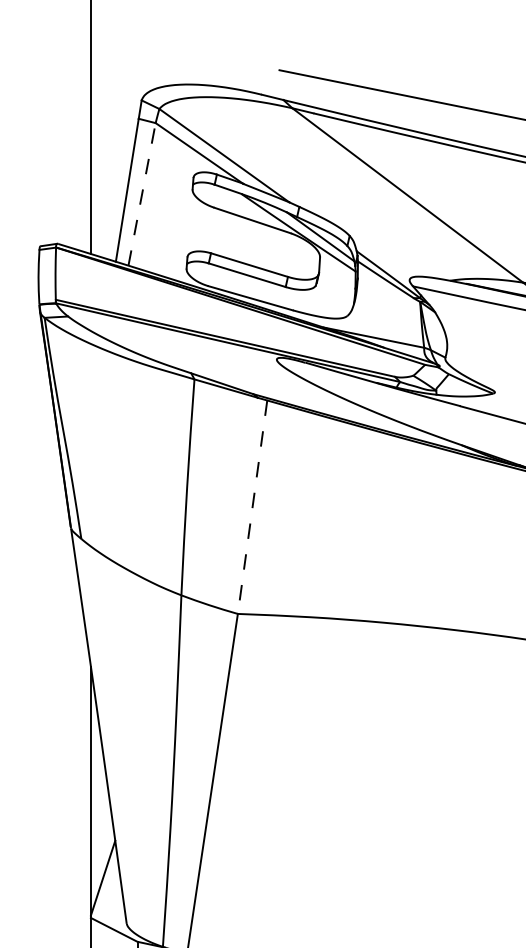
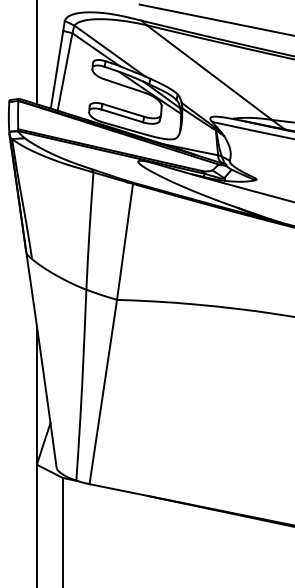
line: (142, 193) -> (65, 71), dashed -> solid
line: (253, 506) -> (125, 241), dashed -> solid

